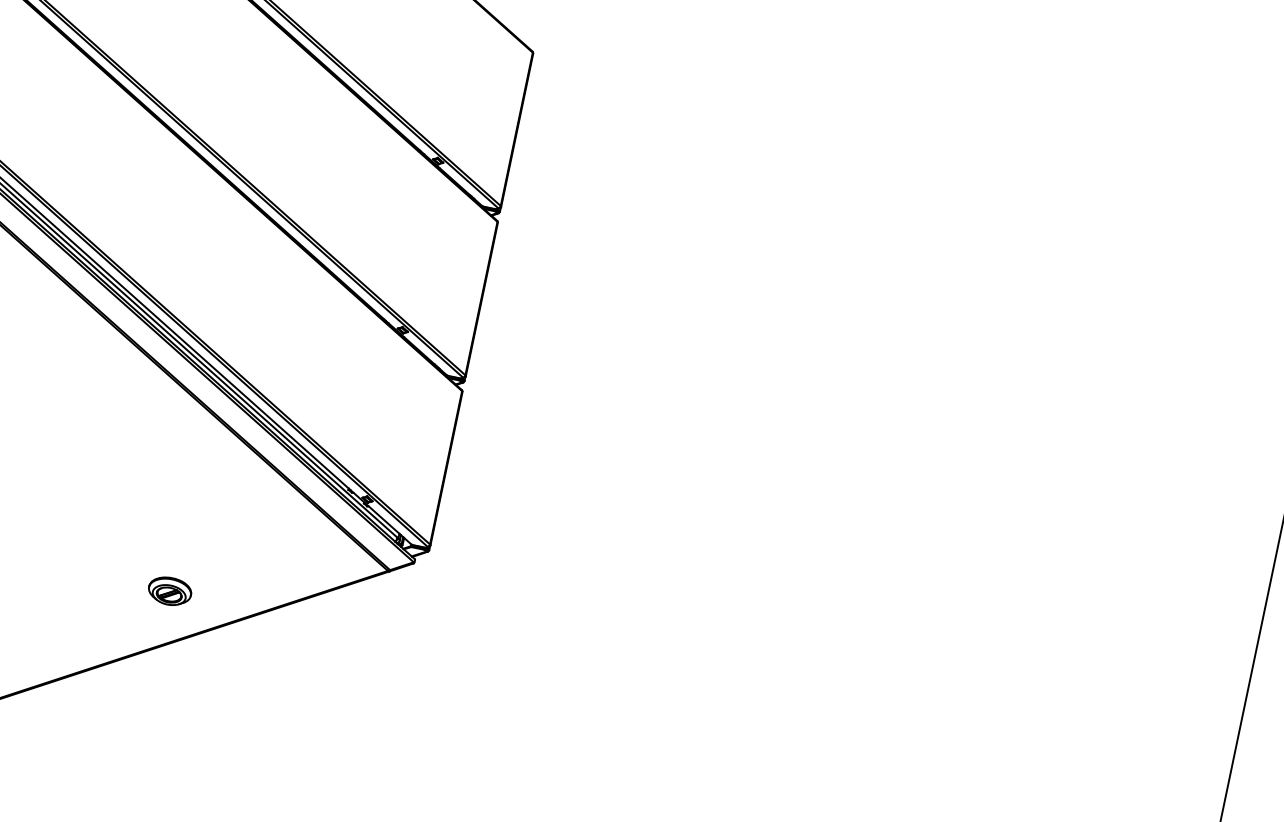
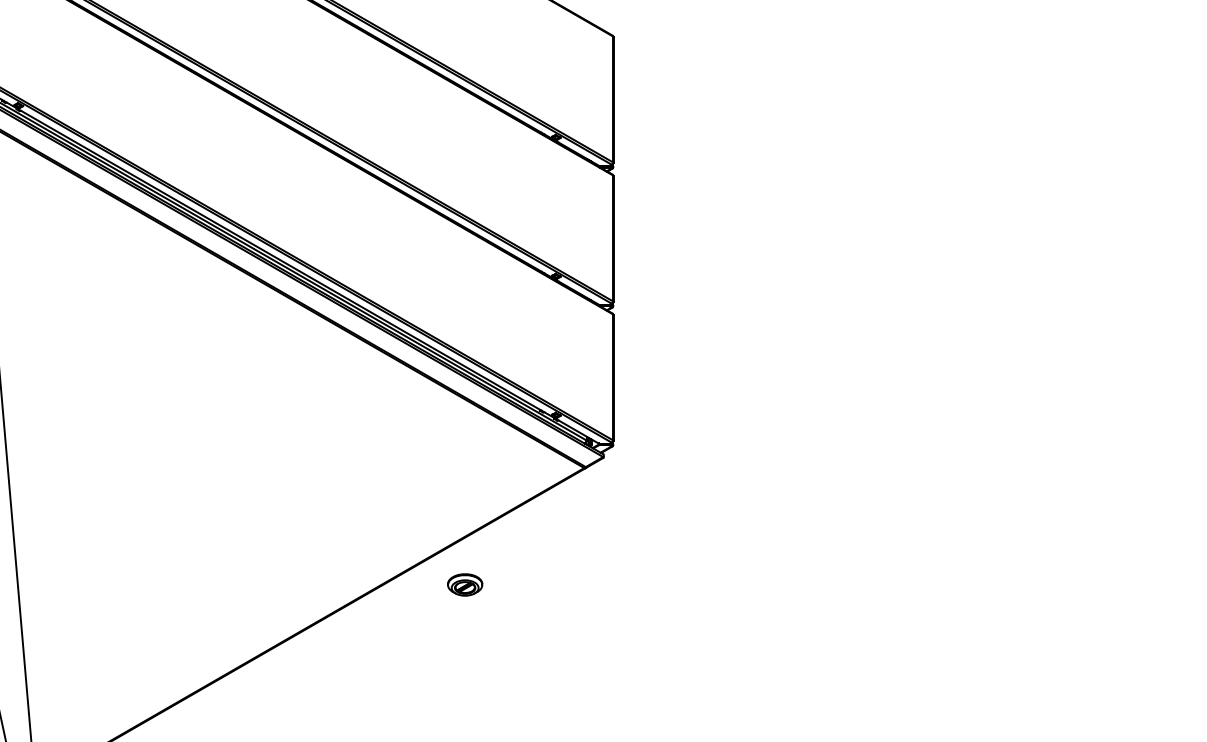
part: (170, 590) -> (465, 584), moved

